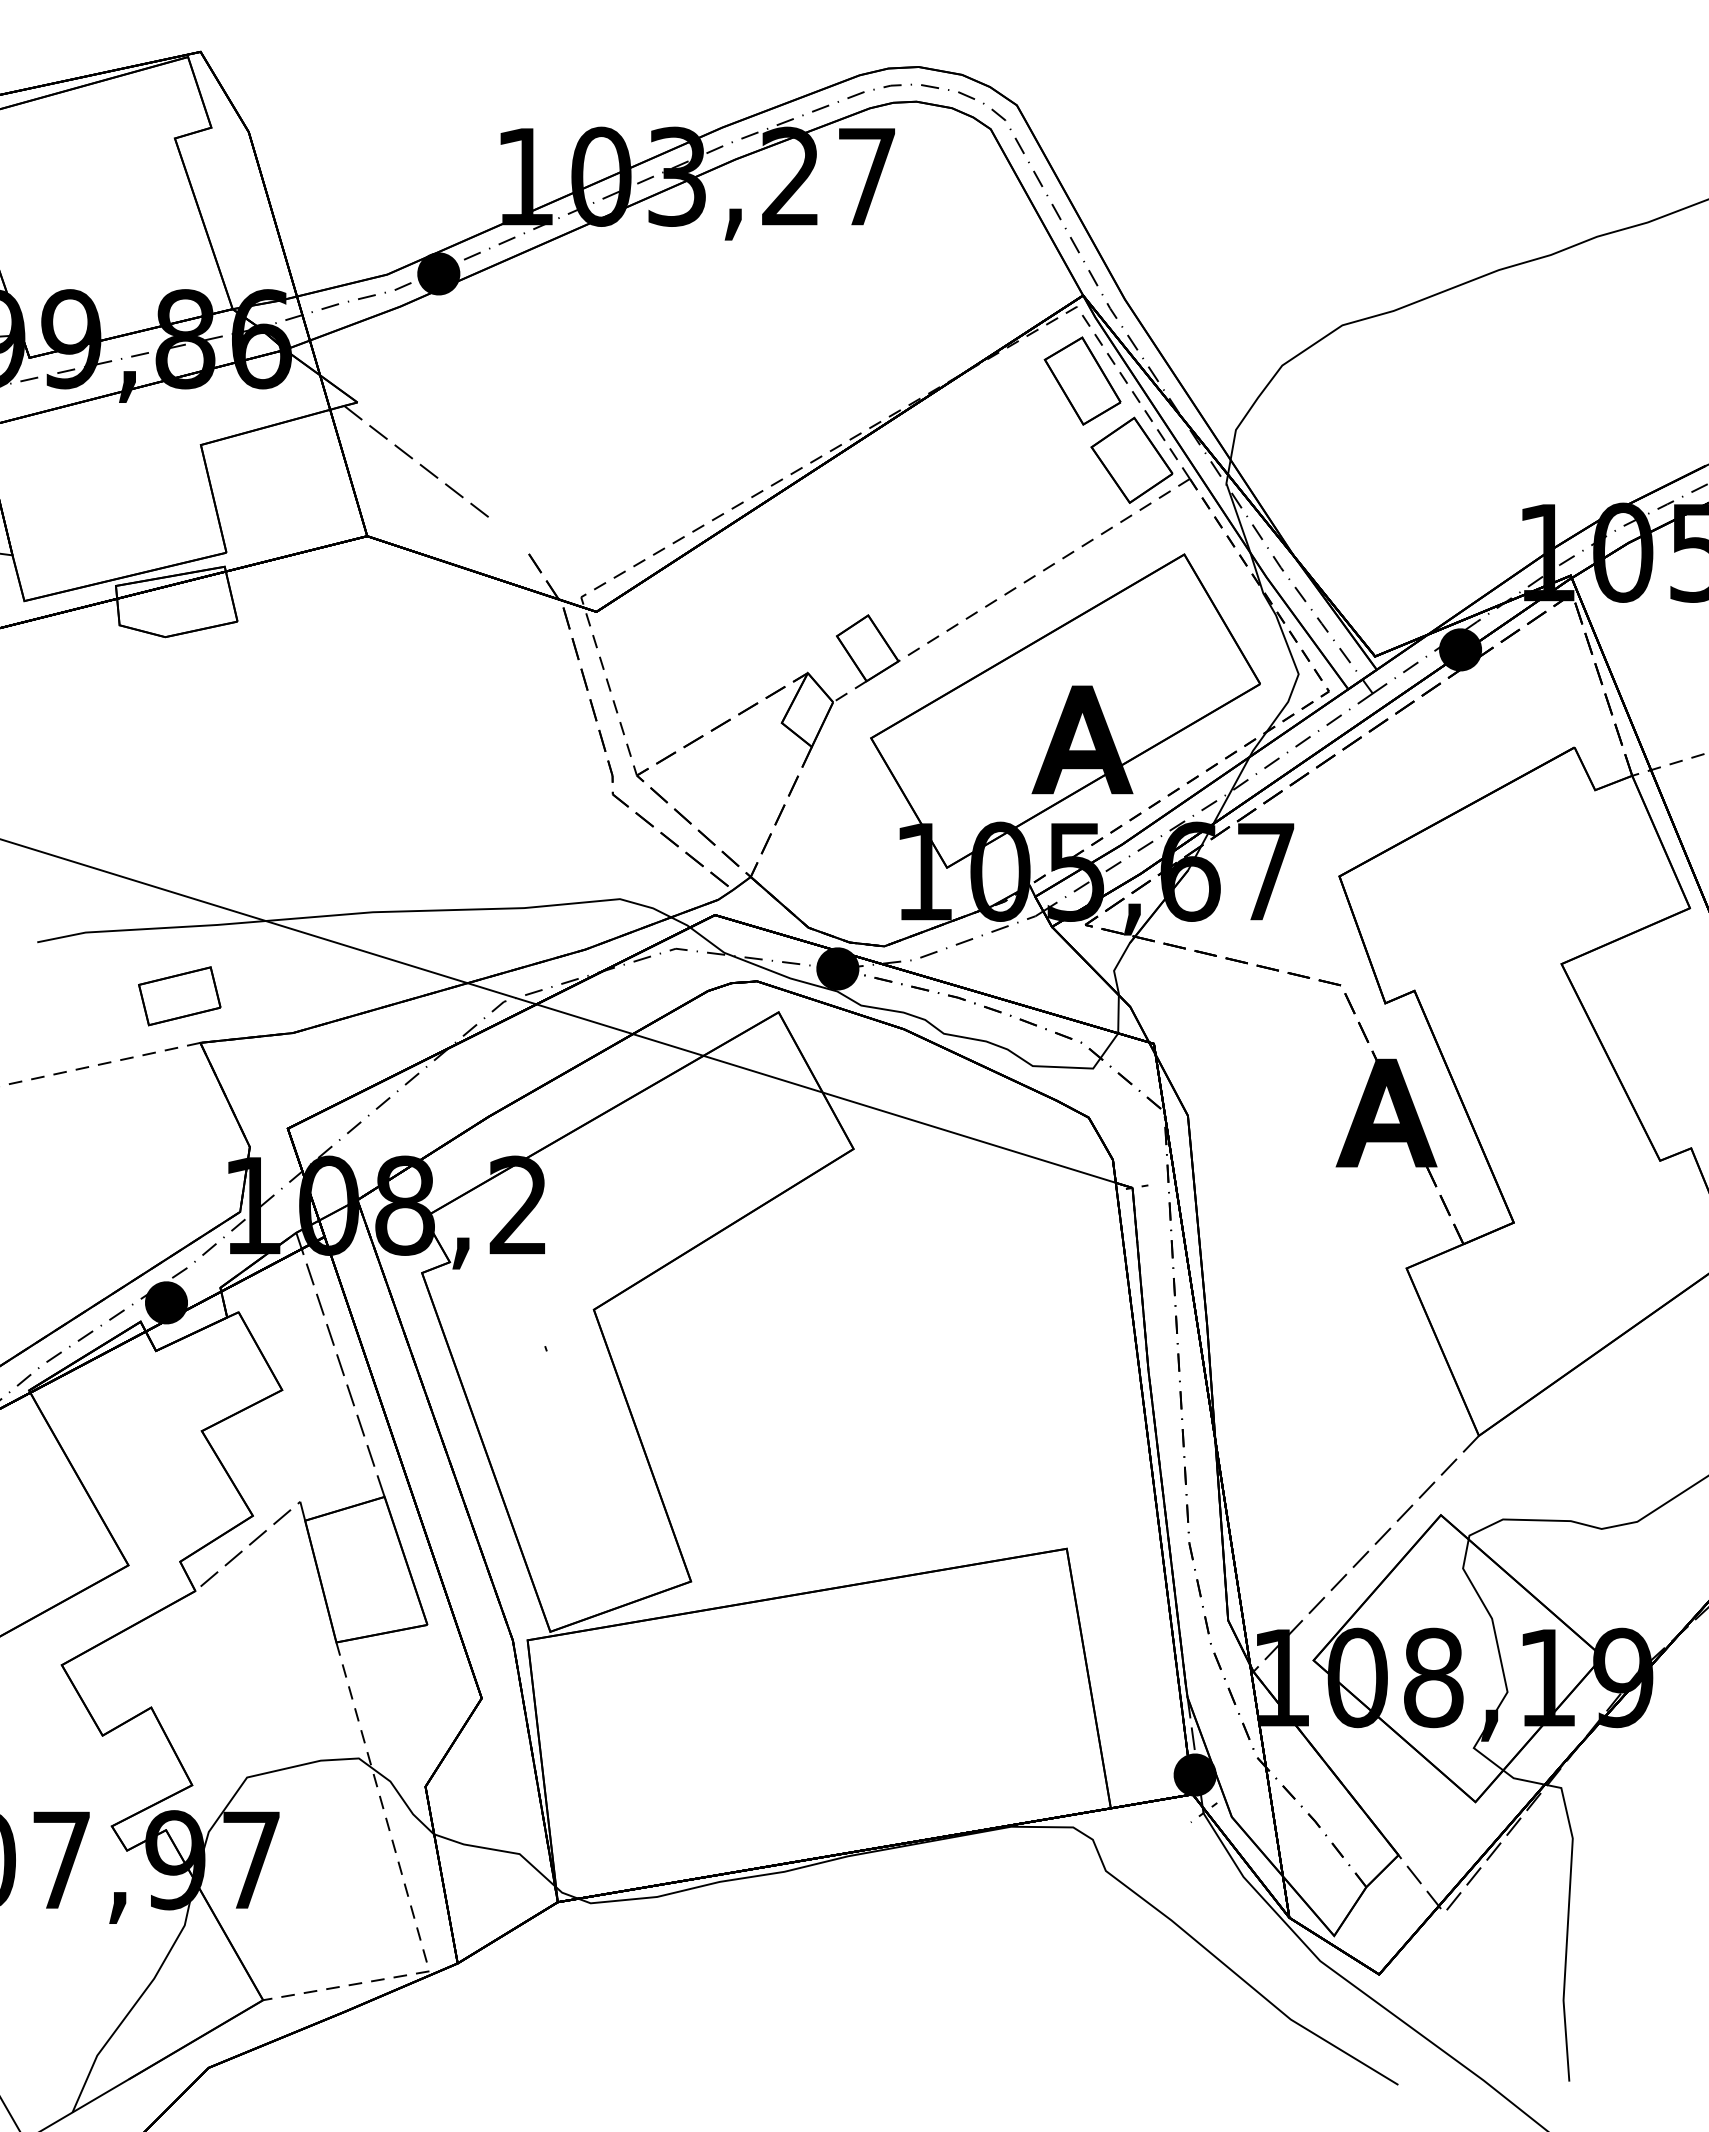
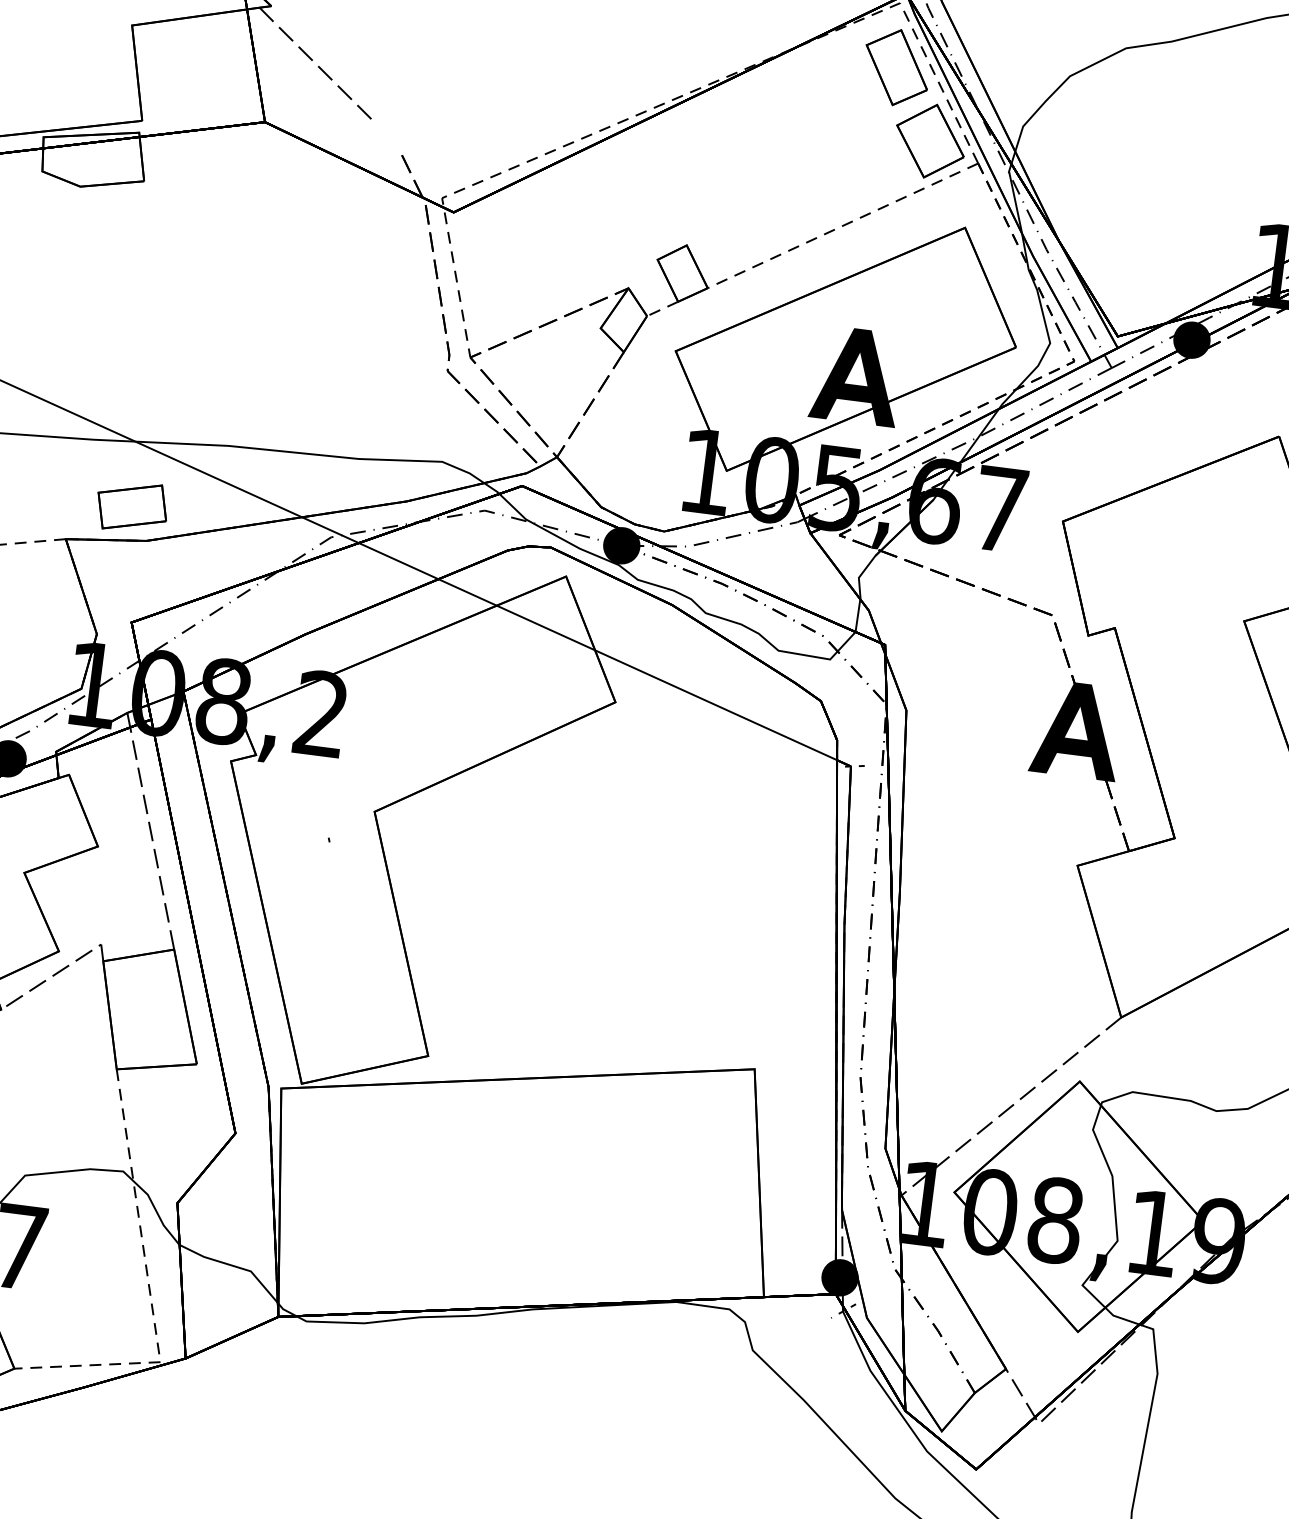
part: (179, 996) -> (132, 507), moved

